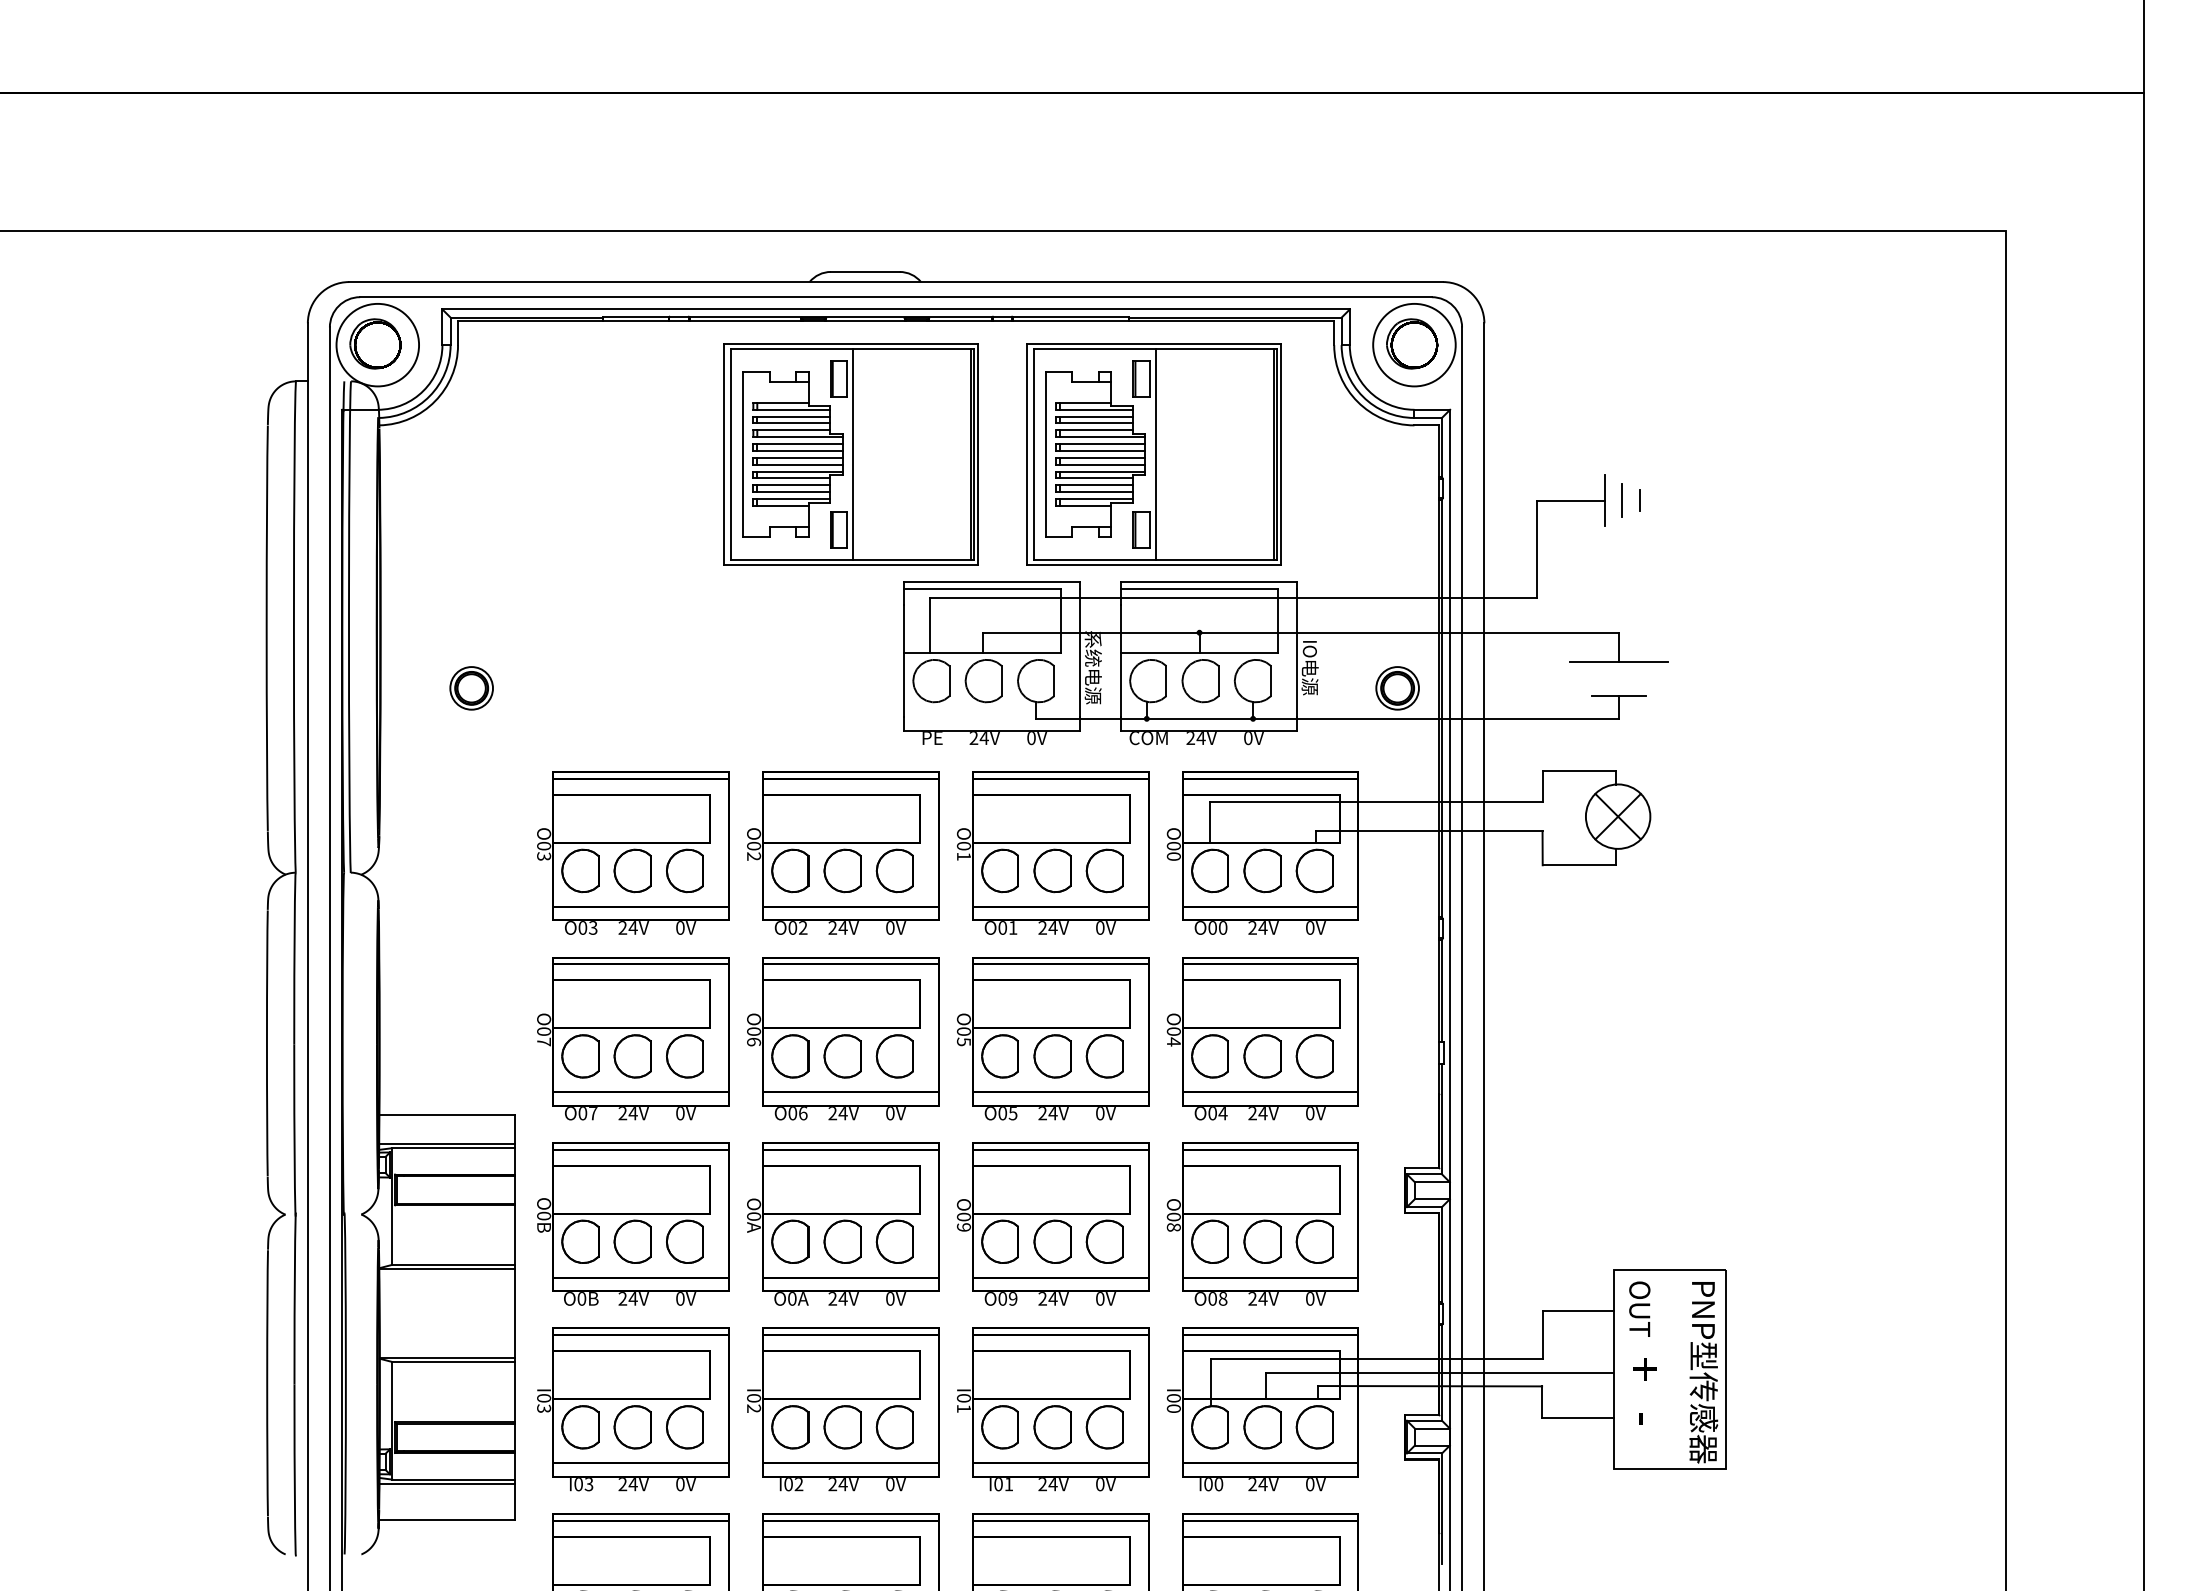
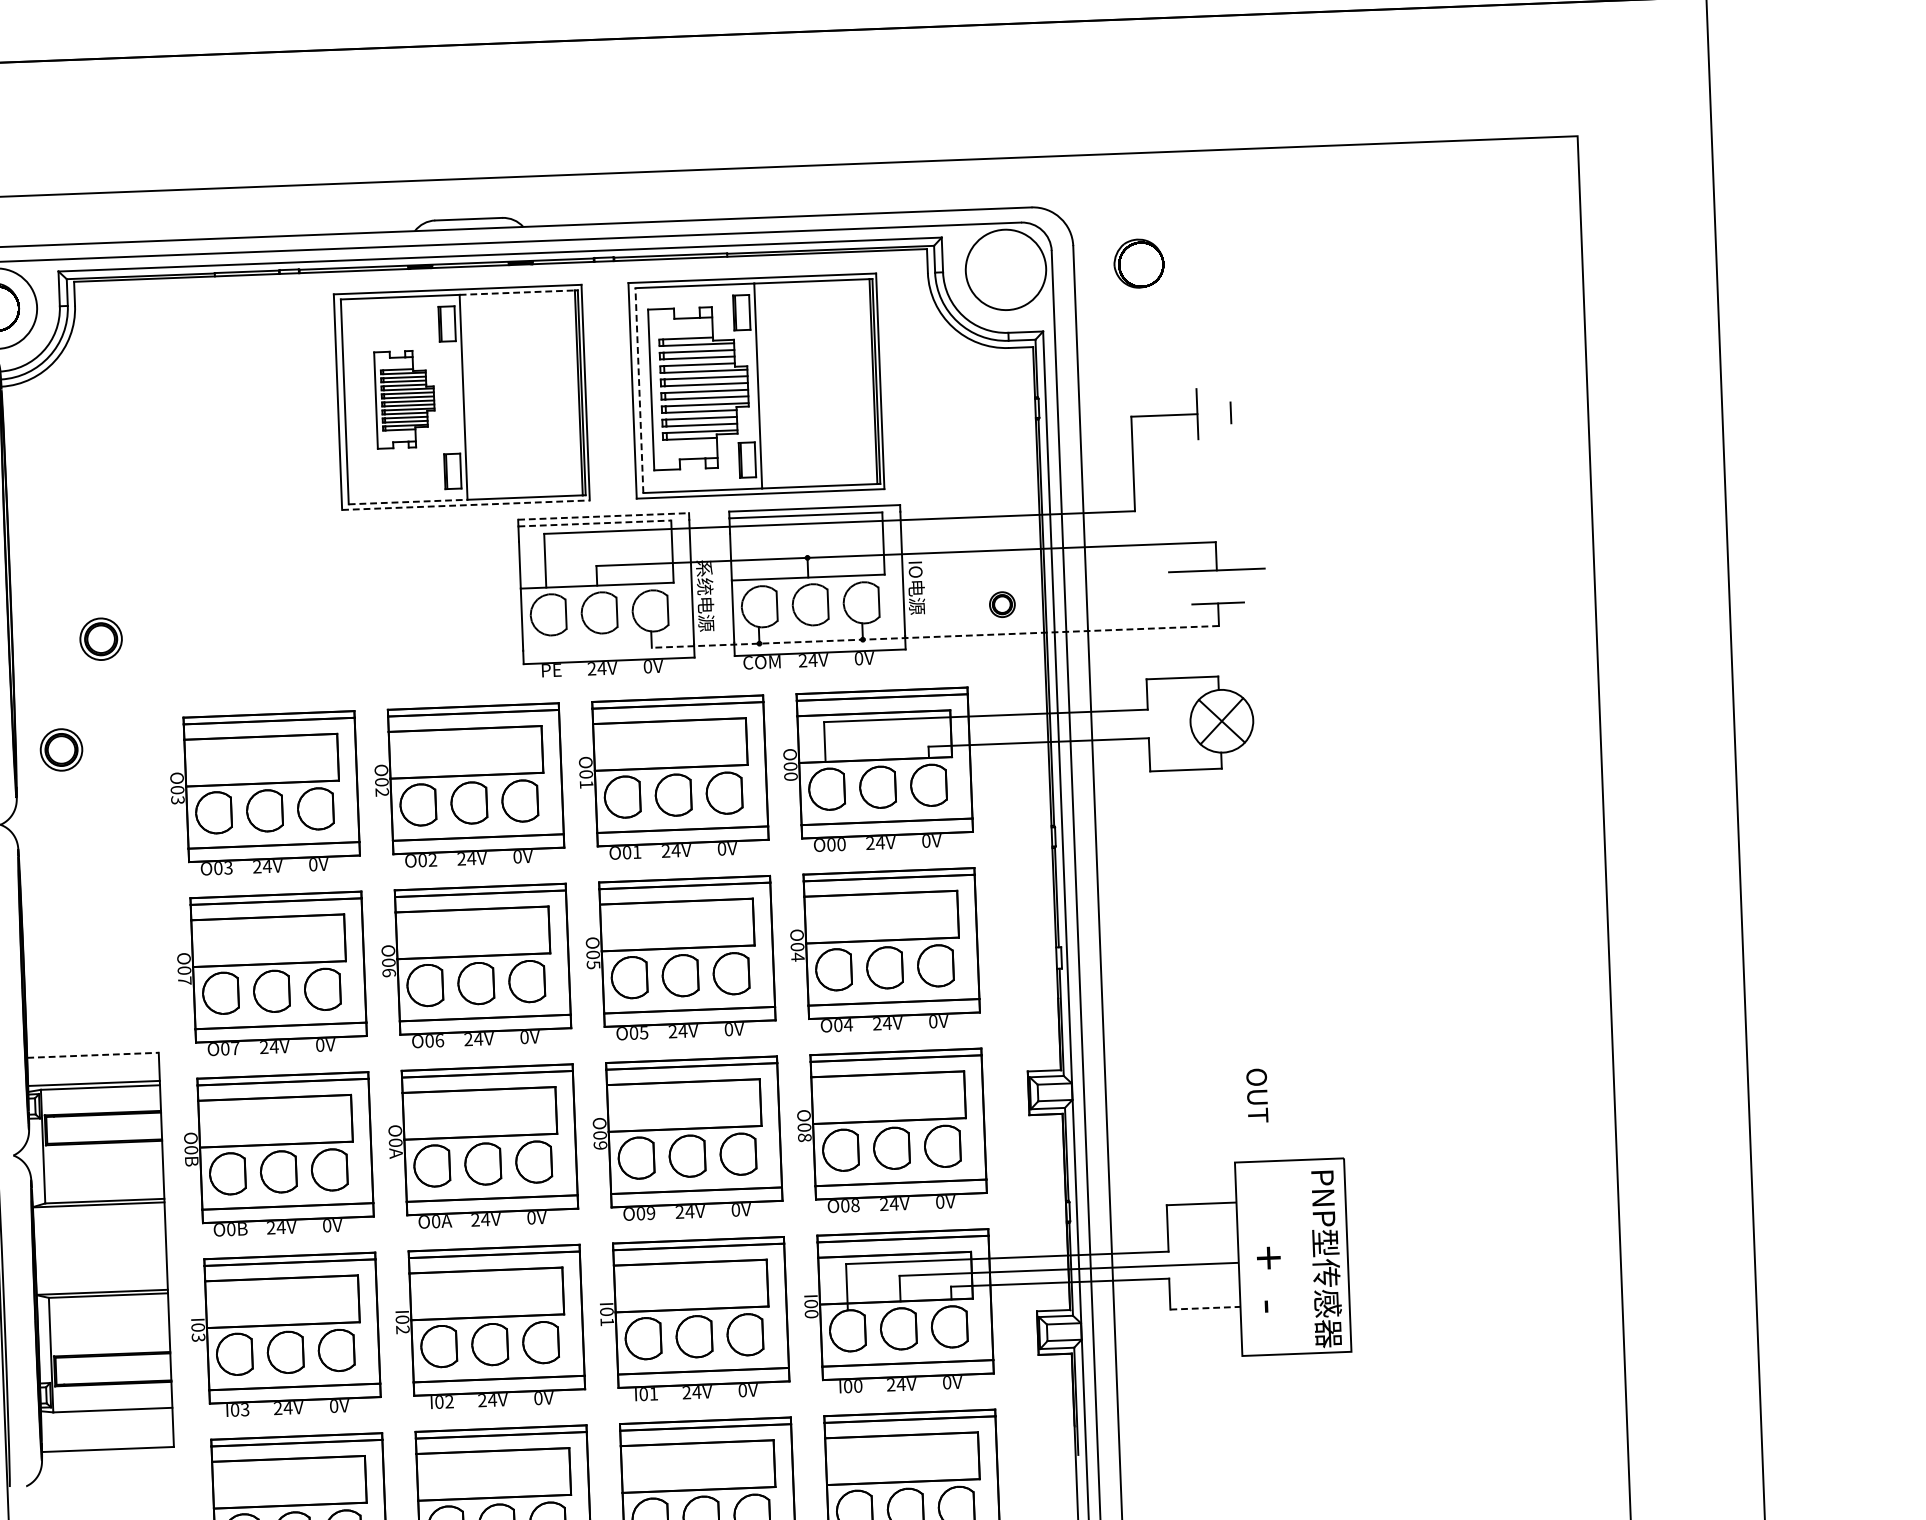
part: (1412, 343) -> (1139, 263), moved
line: (912, 349) -> (517, 292), solid -> dashed
line: (1033, 453) -> (639, 389), solid -> dashed
part: (792, 454) -> (404, 399), size x0.6
line: (1622, 500) -> (1214, 413), removed
line: (792, 559) -> (408, 501), solid -> dashed
line: (851, 565) -> (466, 505), solid -> dashed
line: (991, 582) -> (603, 516), solid -> dashed
line: (982, 589) -> (594, 523), solid -> dashed
part: (1397, 688) -> (1002, 604), size x0.6
line: (1327, 718) -> (935, 636), solid -> dashed
part: (426, 800) -> (61, 750), added
line: (446, 1114) -> (92, 1054), solid -> dashed
text: (1639, 1308) -> (1257, 1095), moved
line: (1577, 1418) -> (1204, 1308), solid -> dashed
line: (446, 1484) -> (106, 1415), removed

